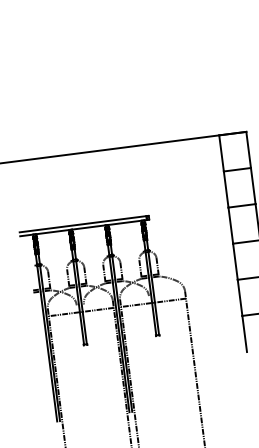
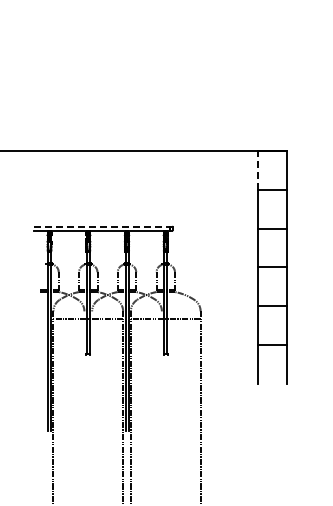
line: (221, 153) -> (257, 170), solid -> dashed
line: (84, 223) -> (103, 226), solid -> dashed

